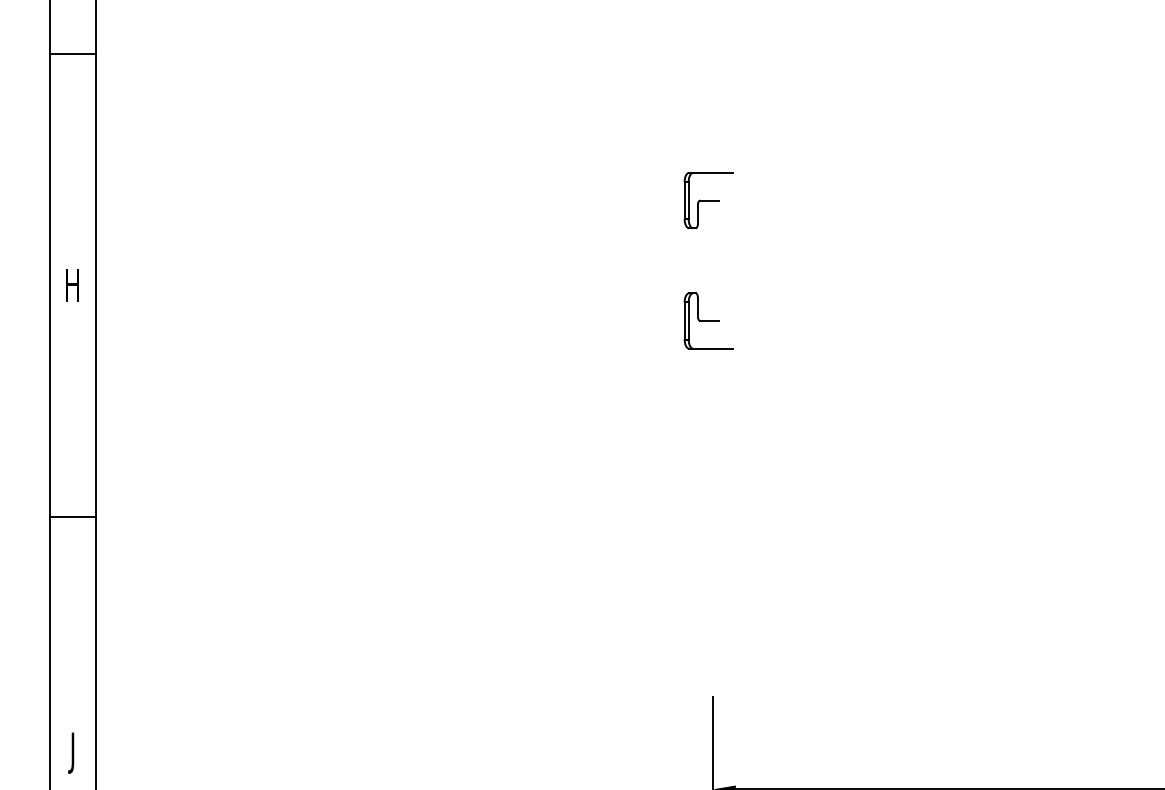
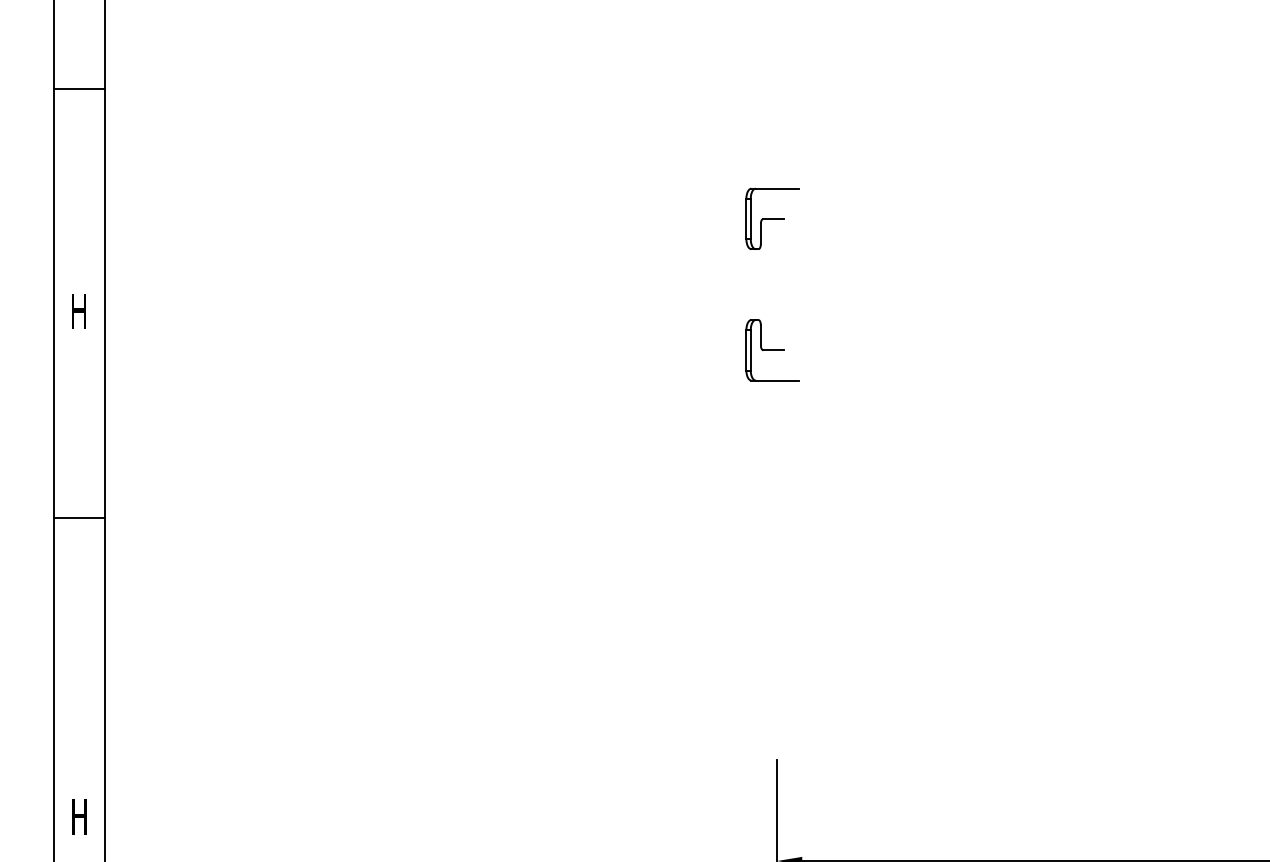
line: (73, 53) -> (79, 88), moved
line: (73, 517) -> (79, 518), moved
text: (73, 753) -> (79, 821), J -> H

